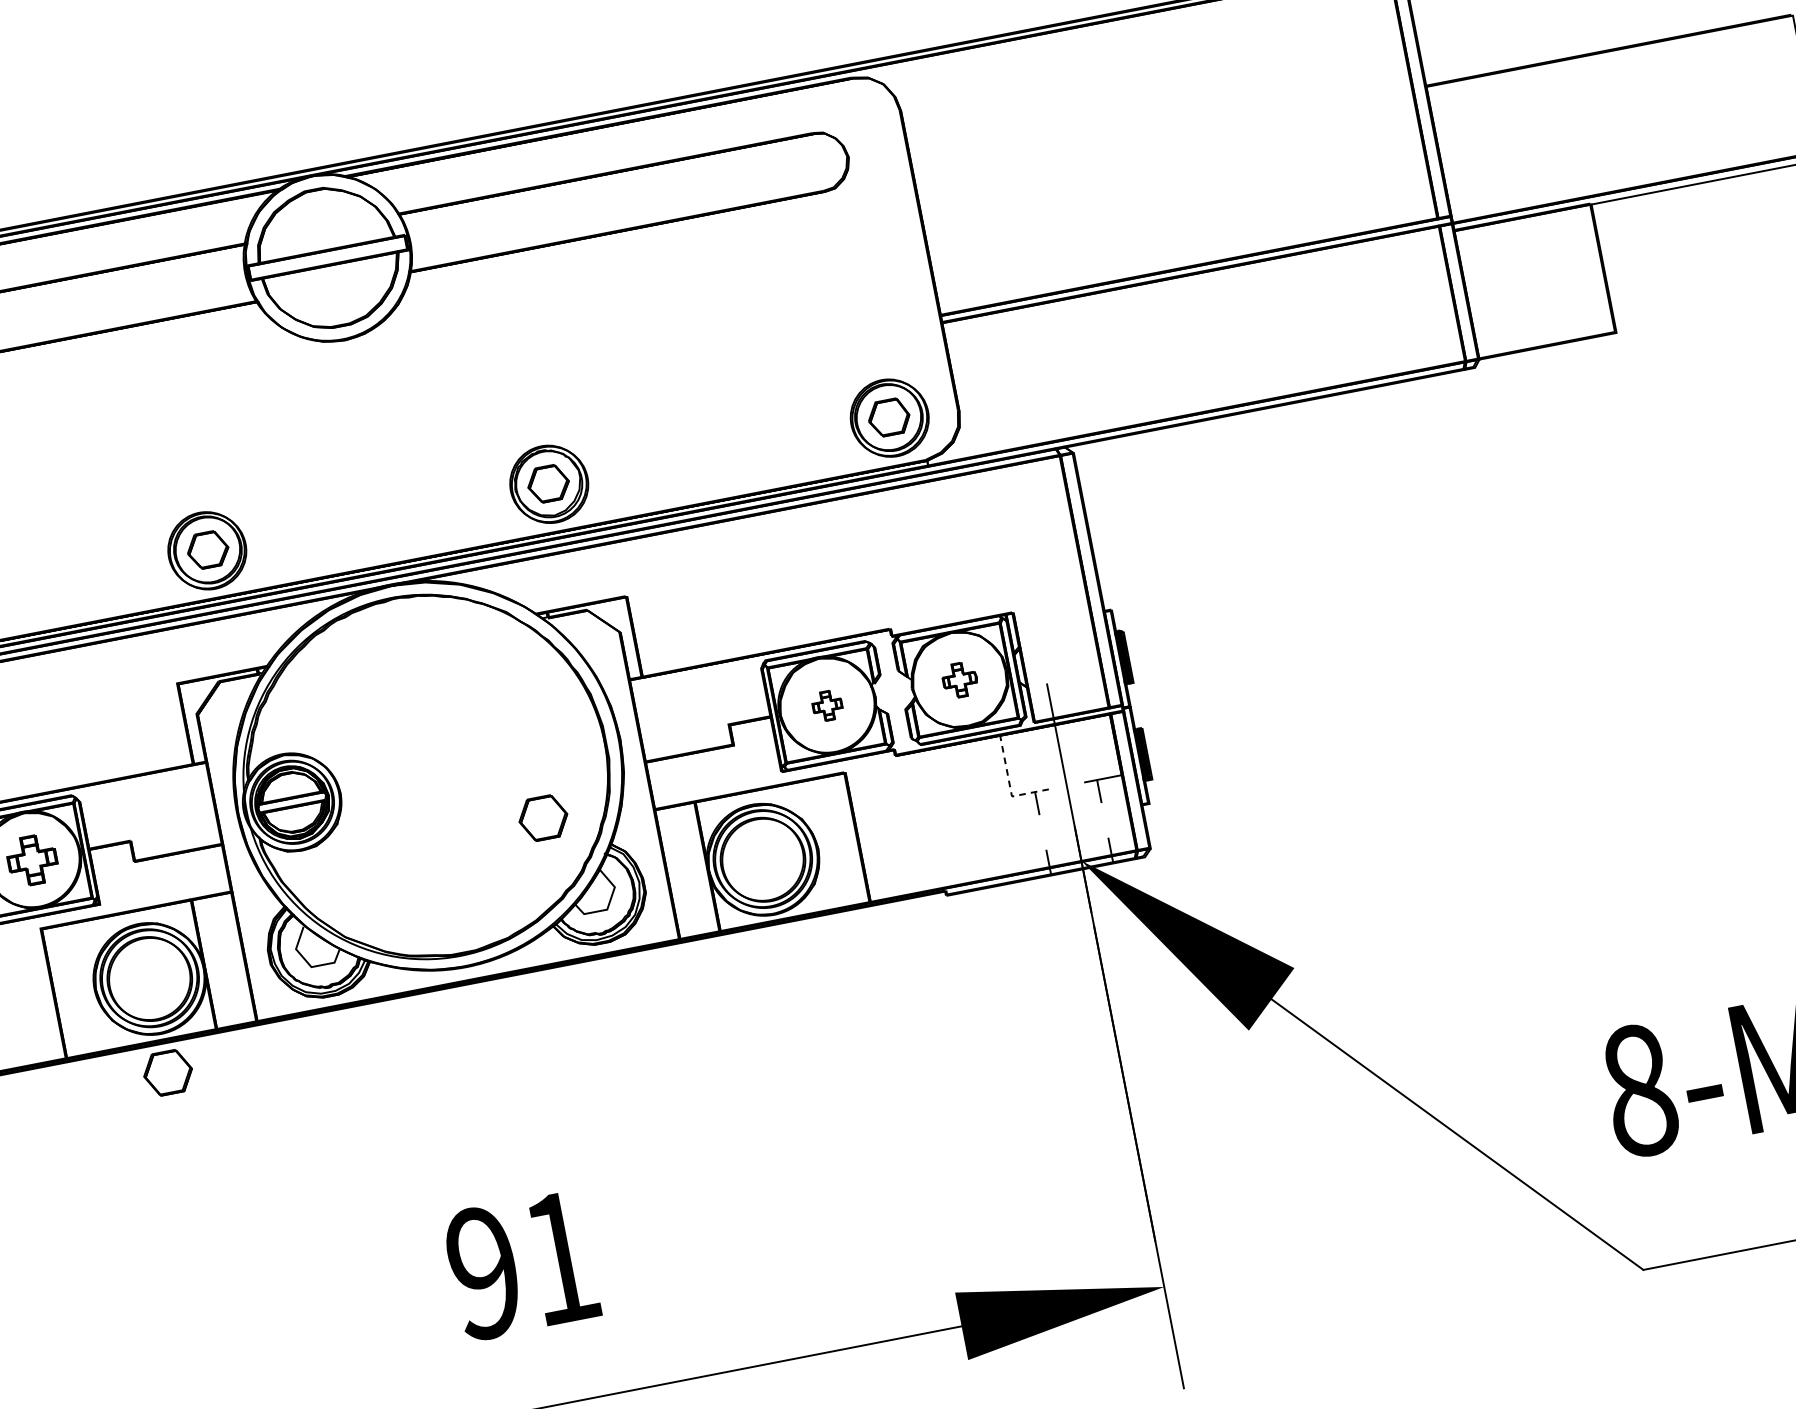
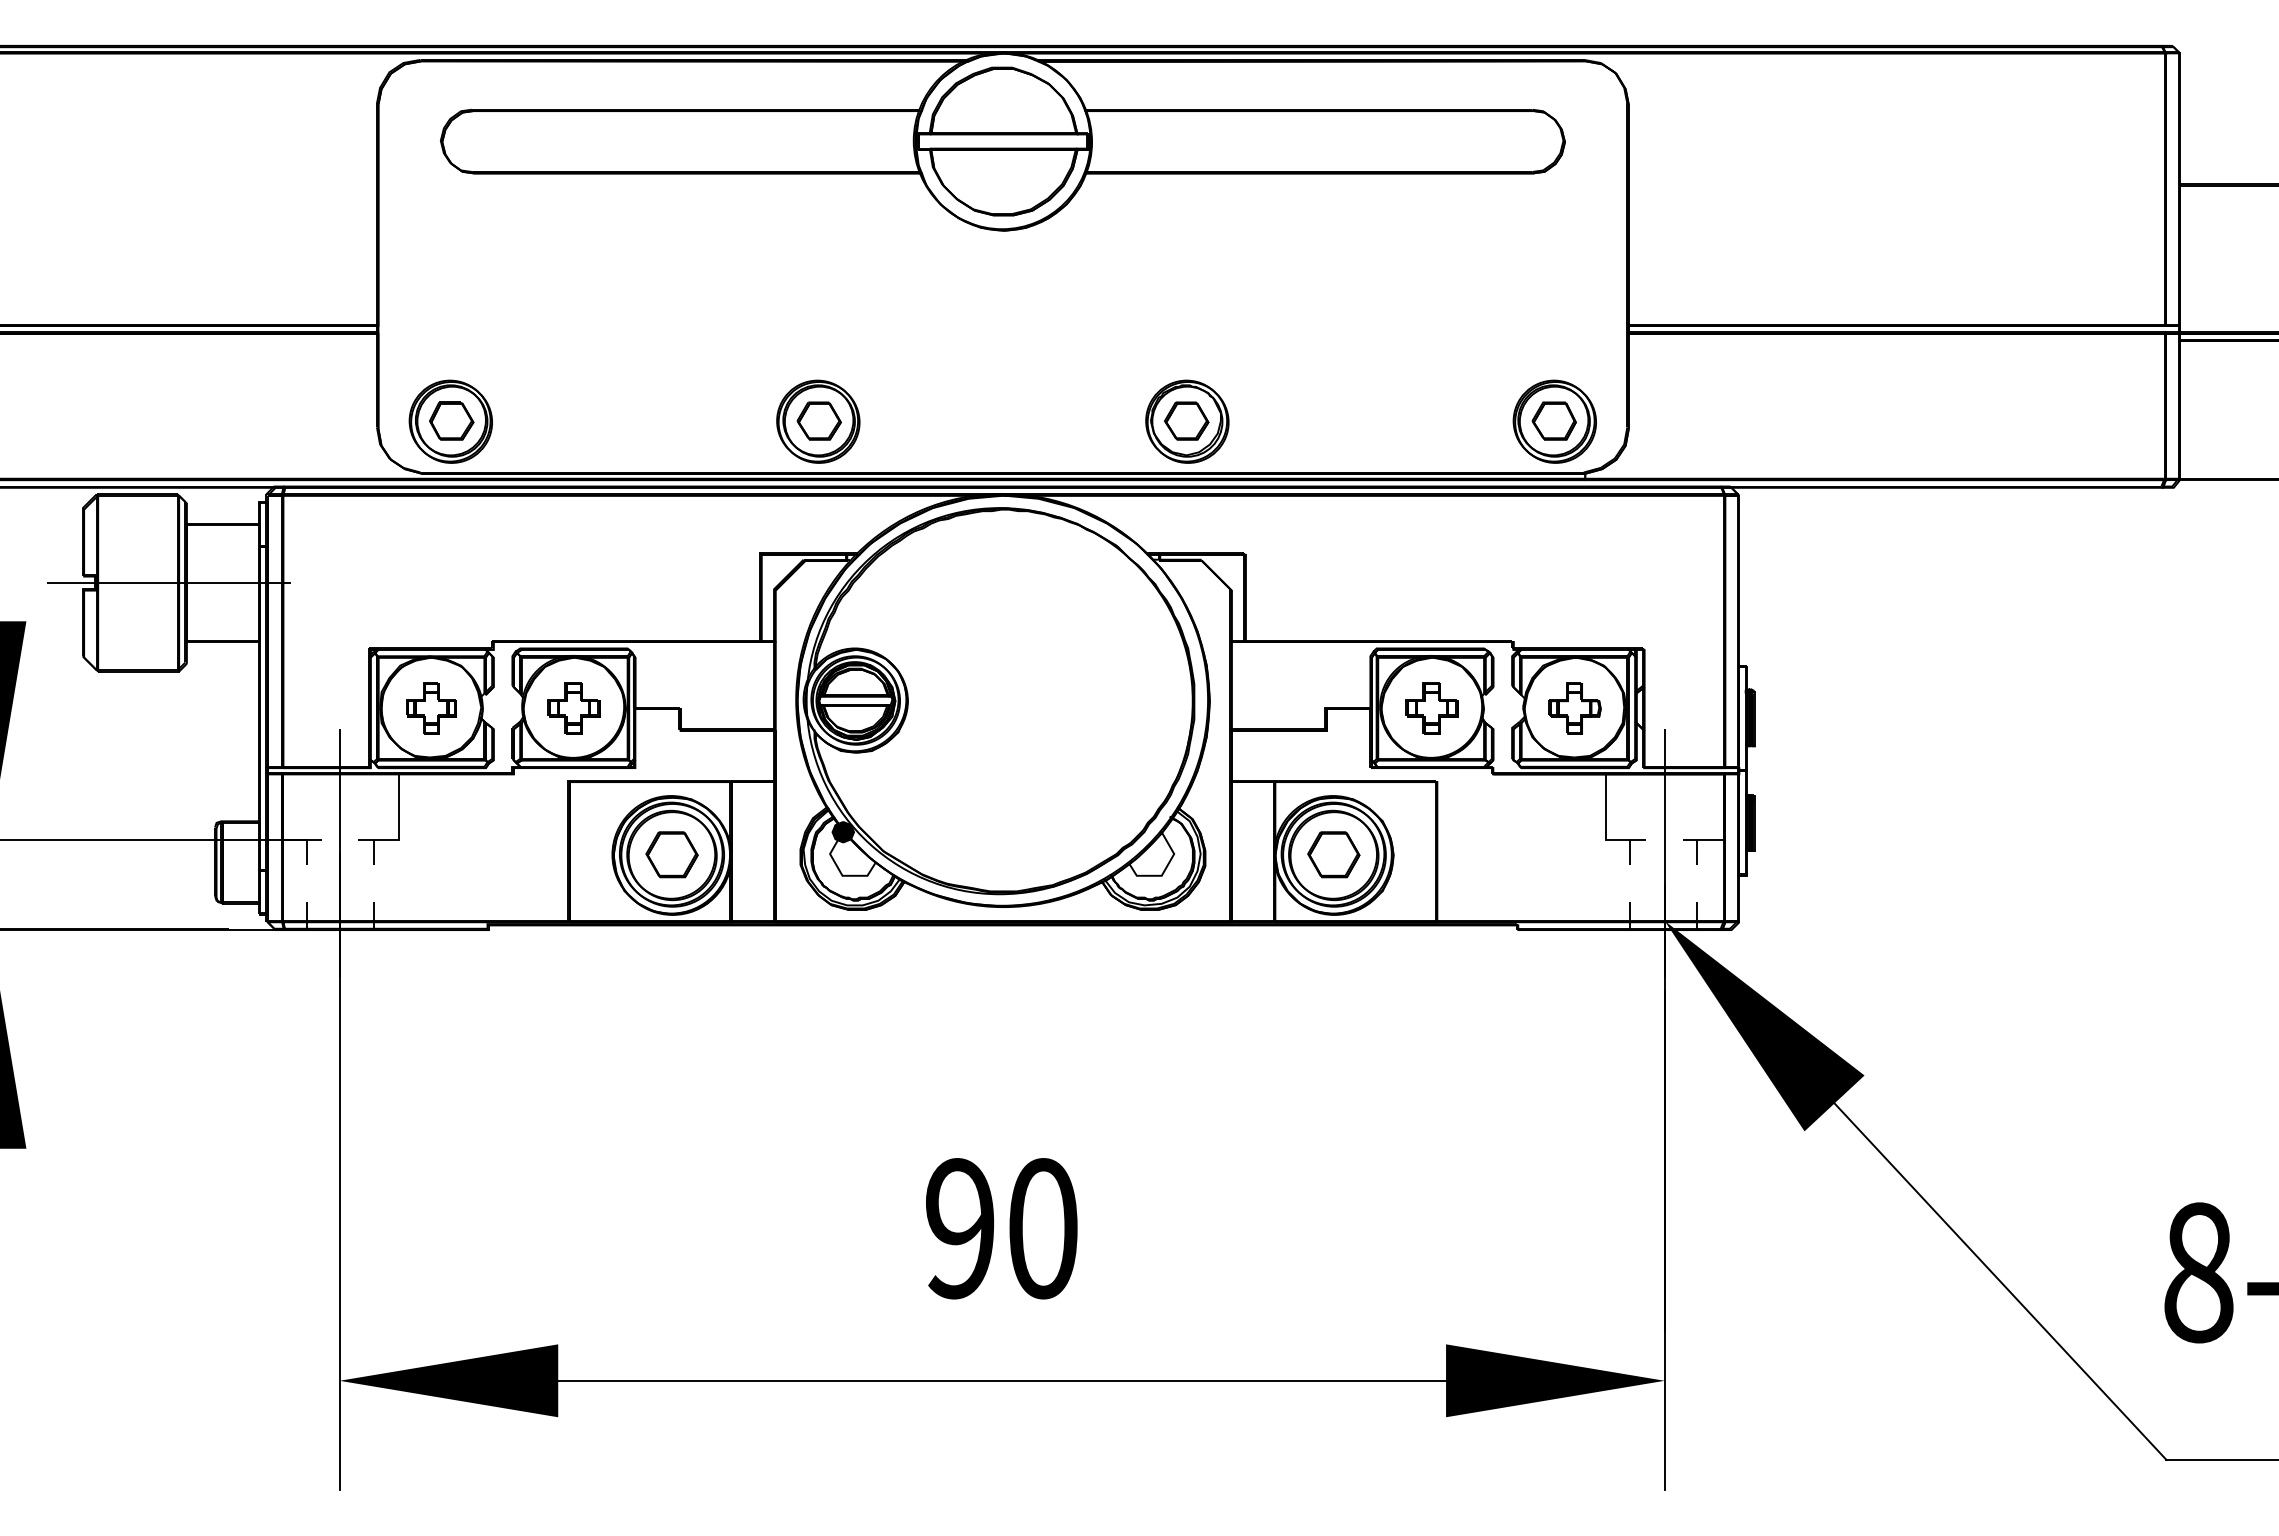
part: (959, 680) -> (1574, 708), size x1.43
part: (827, 706) -> (1431, 708), size x1.67
line: (1009, 785) -> (1605, 828), dashed -> solid
part: (543, 817) -> (1333, 854), moved
fill: (304, 926) -> (843, 832), added
part: (167, 1072) -> (671, 854), moved
text: (561, 1257) -> (1043, 1228), 91 -> 90

